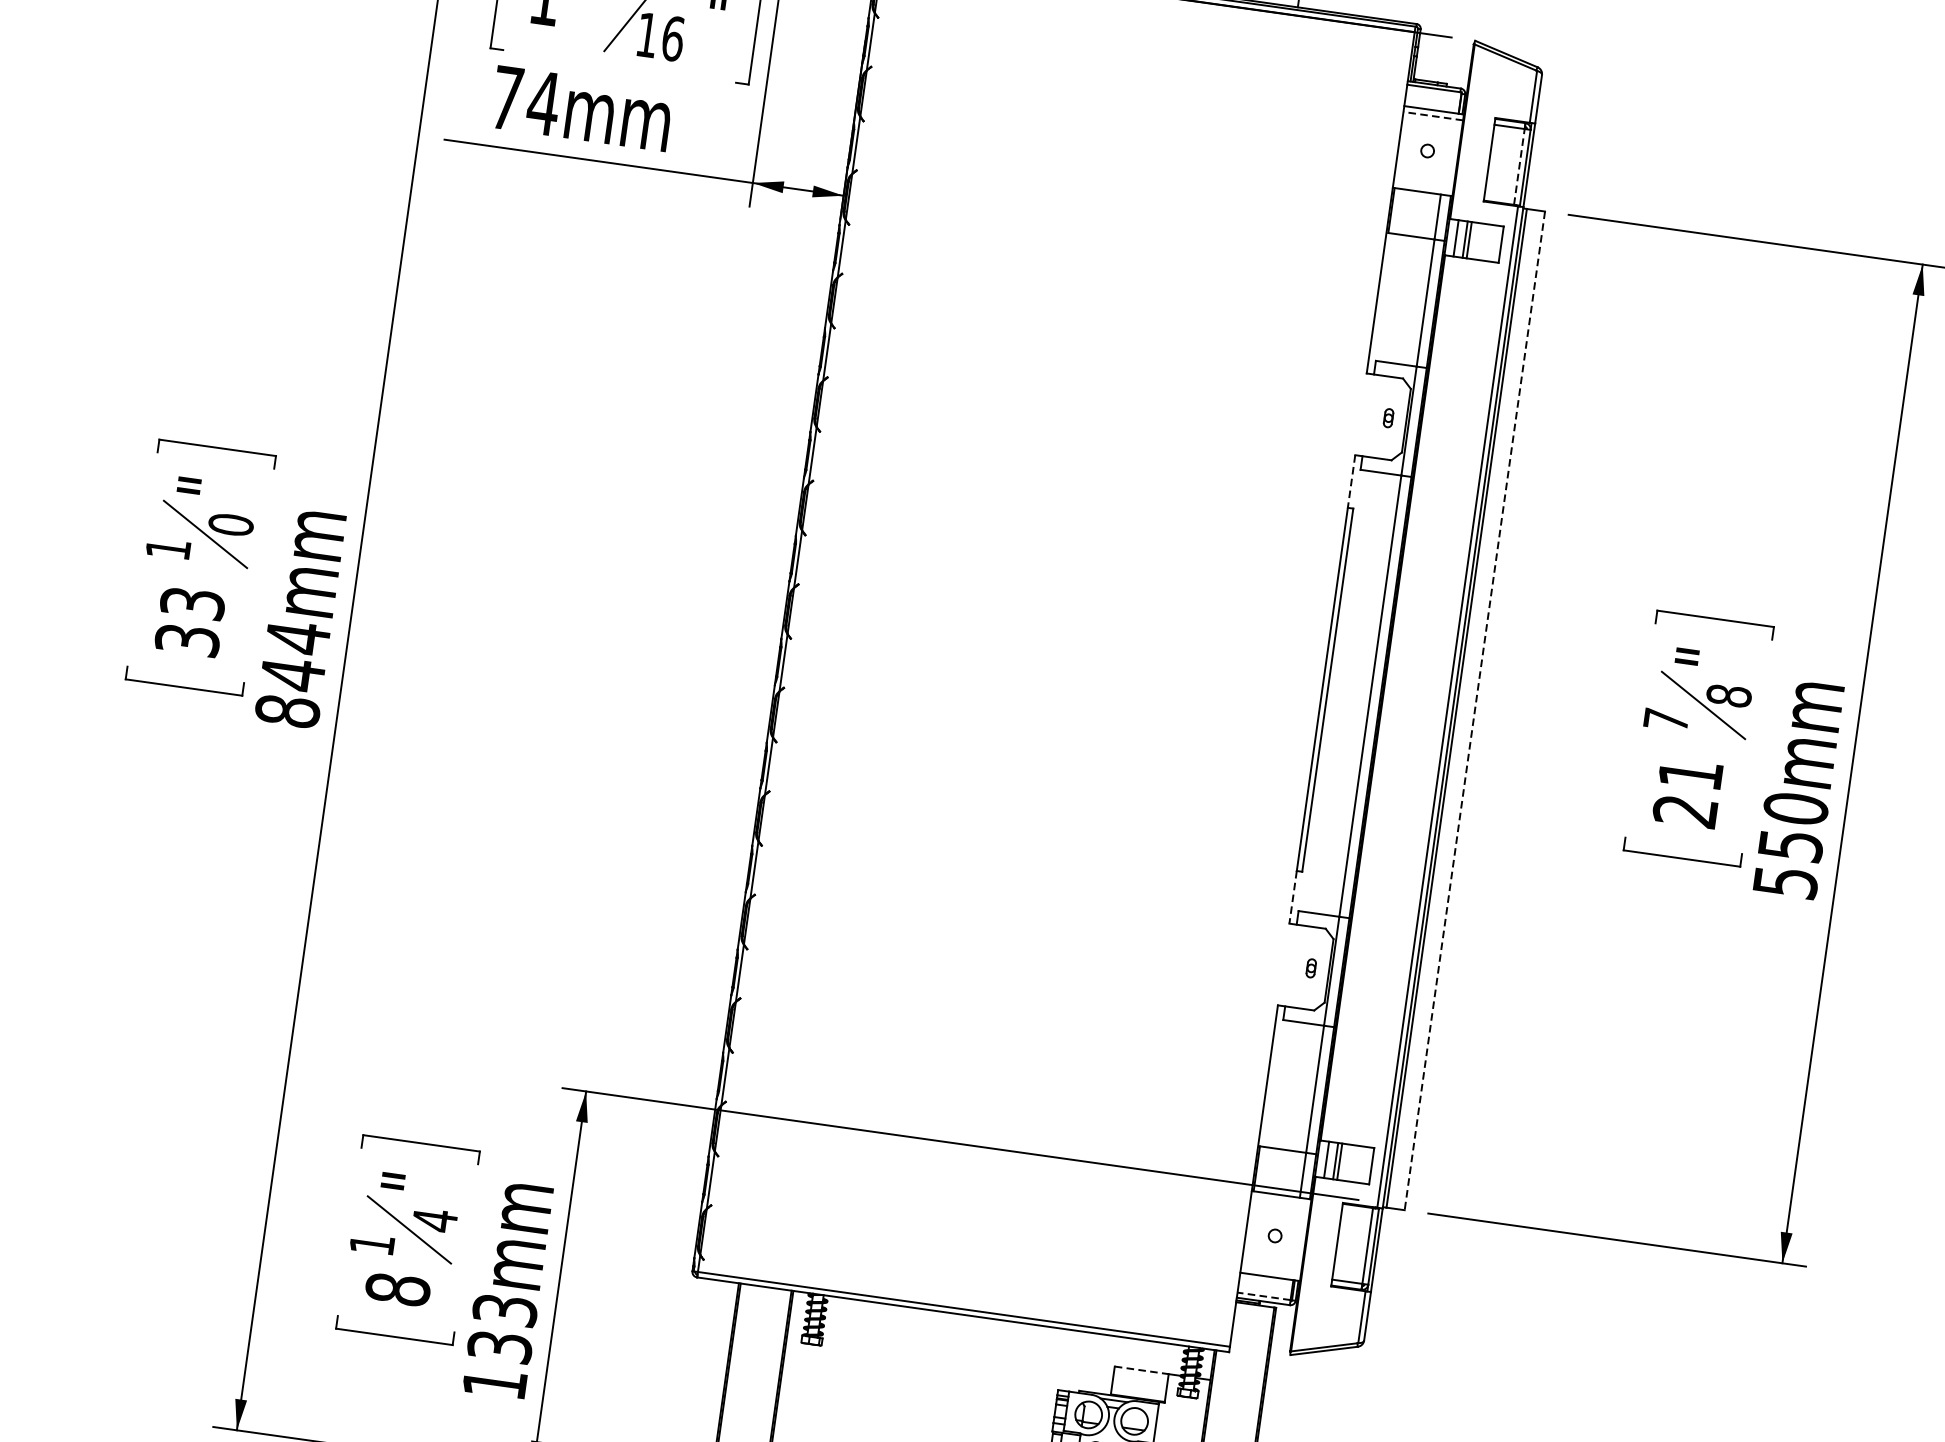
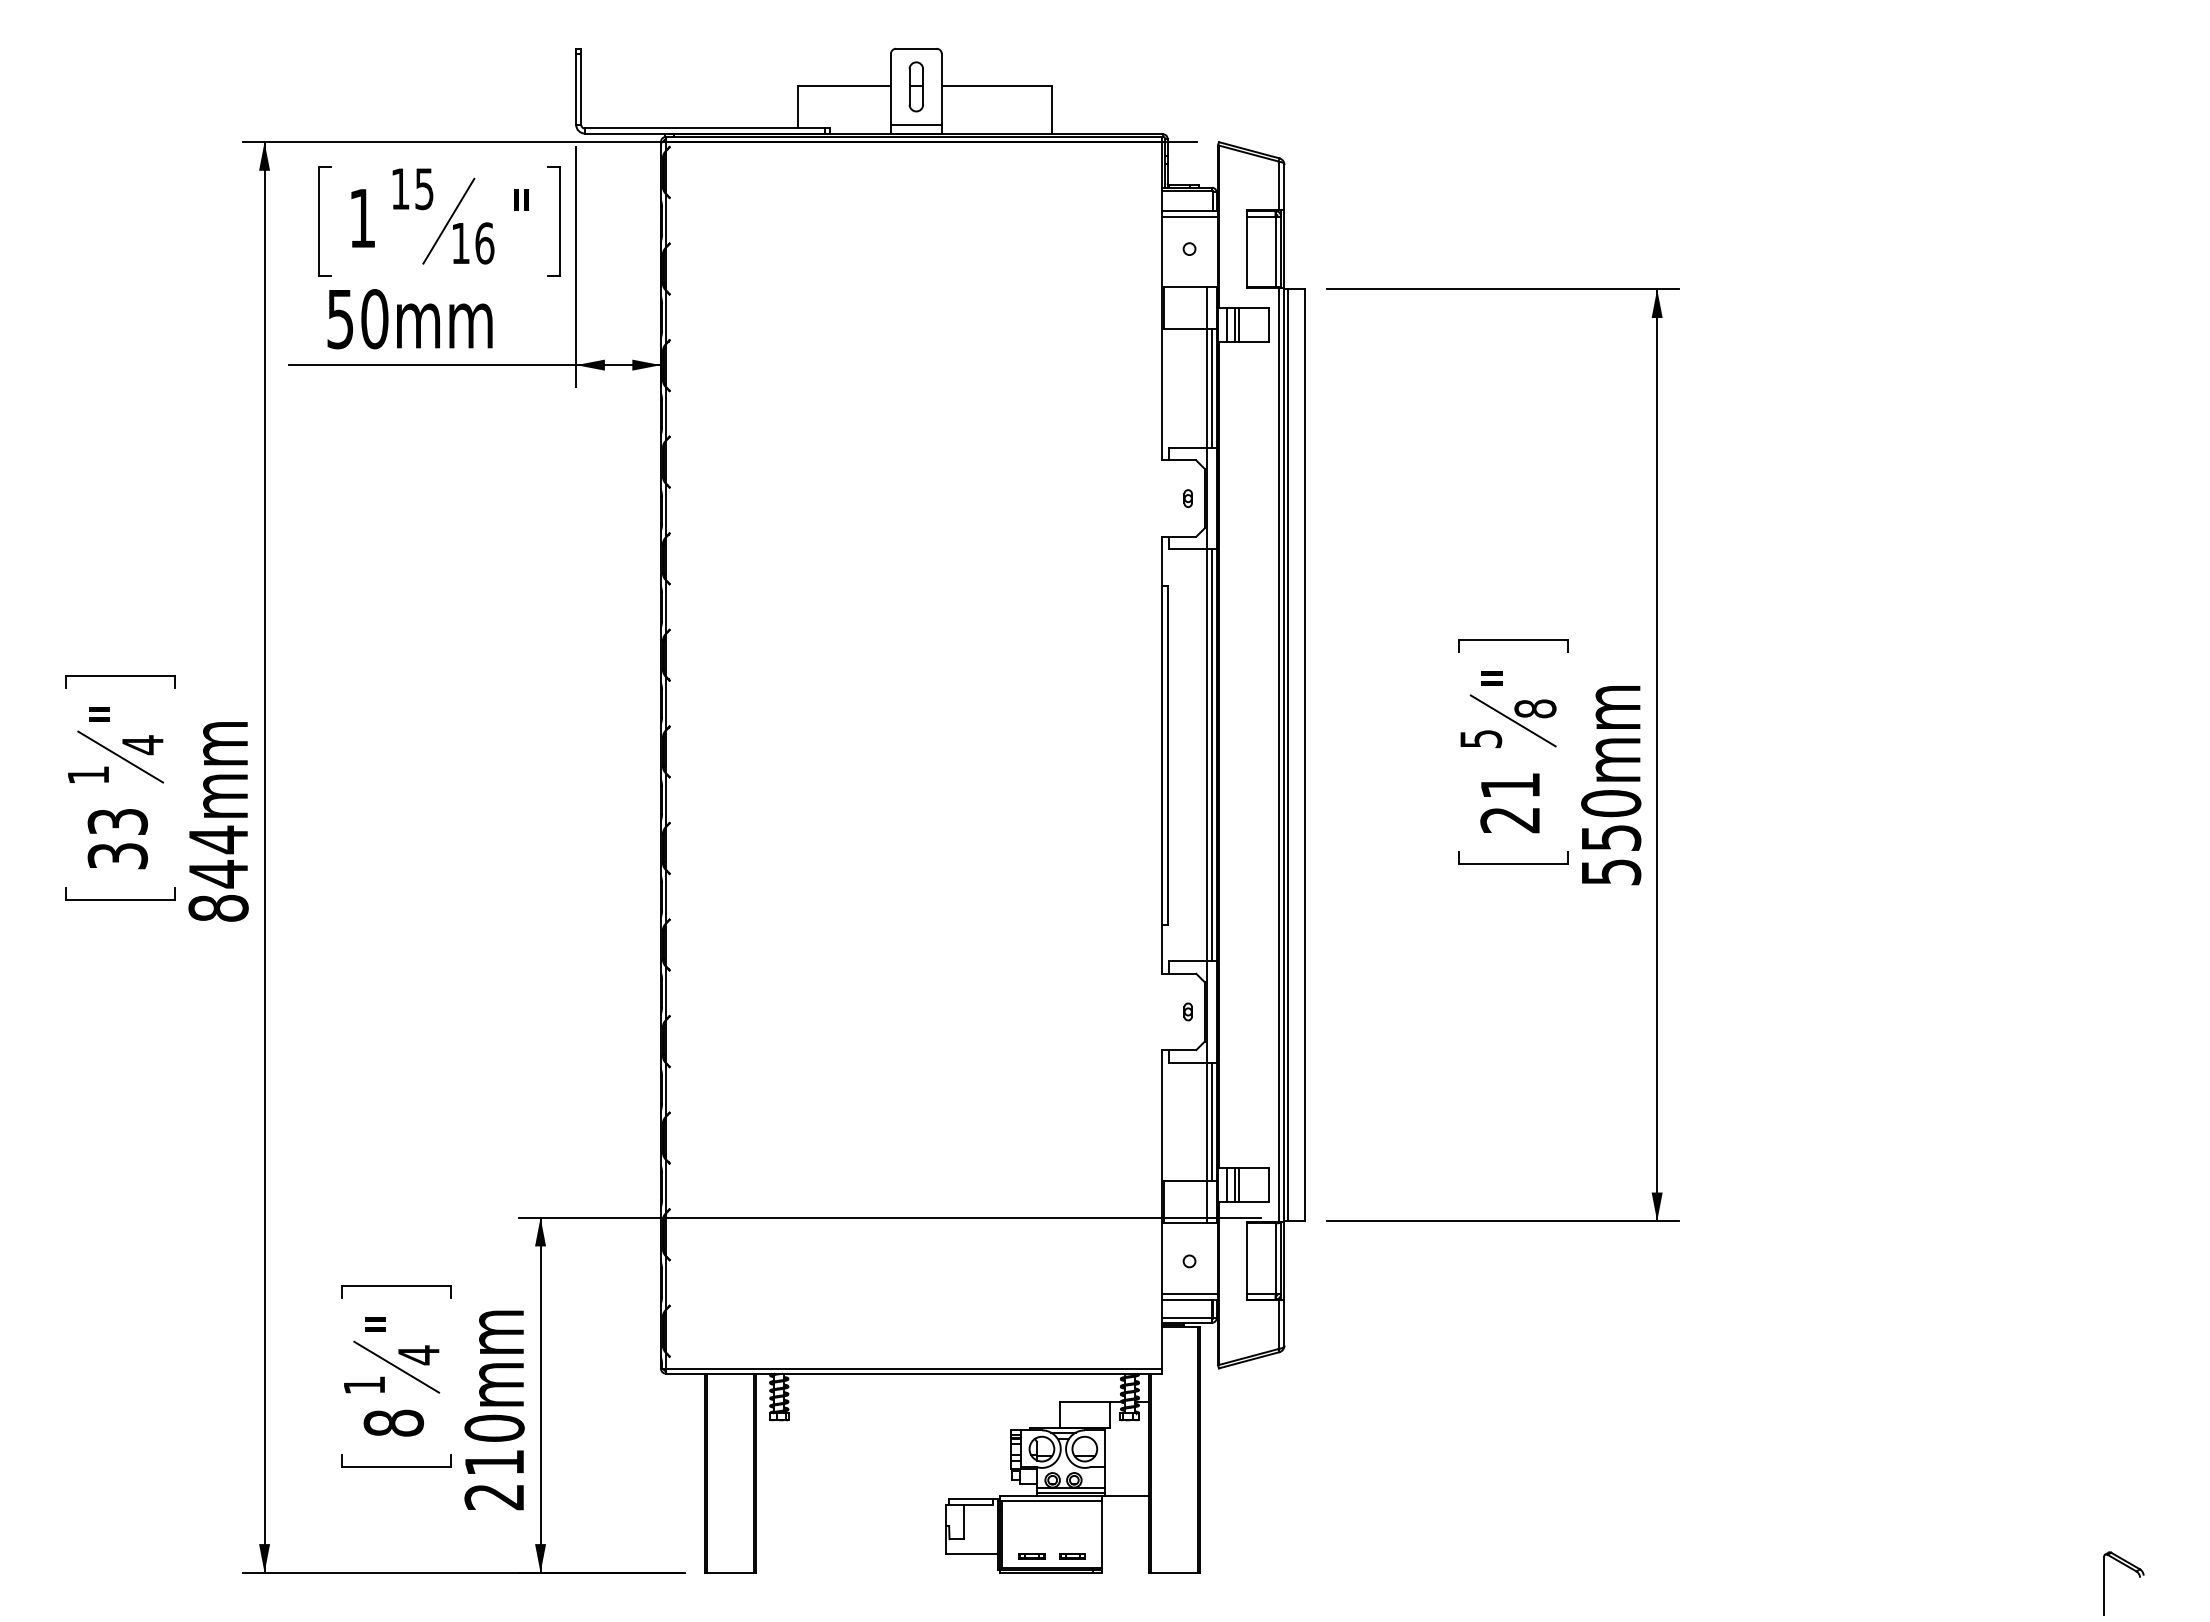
text: (525, 101) -> (357, 319), 74mm -> 50mm
line: (1433, 116) -> (1190, 216), dashed -> solid
line: (1519, 166) -> (1275, 251), dashed -> solid
line: (1430, 303) -> (1211, 388), added
line: (1351, 481) -> (1162, 561), dashed -> solid
text: (230, 525) -> (142, 745), 0 -> 4
line: (1374, 697) -> (1211, 755), added
line: (1474, 711) -> (1304, 755), dashed -> solid
text: (1666, 720) -> (1481, 739), 7 -> 5
line: (1293, 897) -> (1162, 949), dashed -> solid
line: (1319, 1089) -> (1211, 1121), added
line: (1271, 1271) -> (1190, 1294), added
line: (1264, 1296) -> (1187, 1318), dashed -> solid
text: (499, 1346) -> (494, 1462), 133mm -> 210mm
line: (1142, 1370) -> (1085, 1401), dashed -> solid

